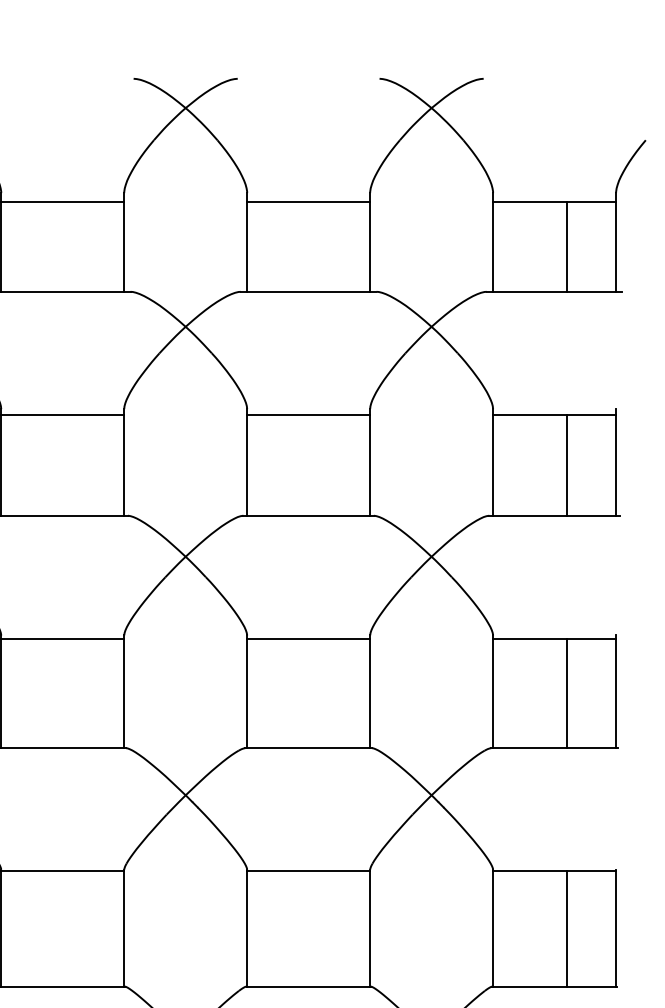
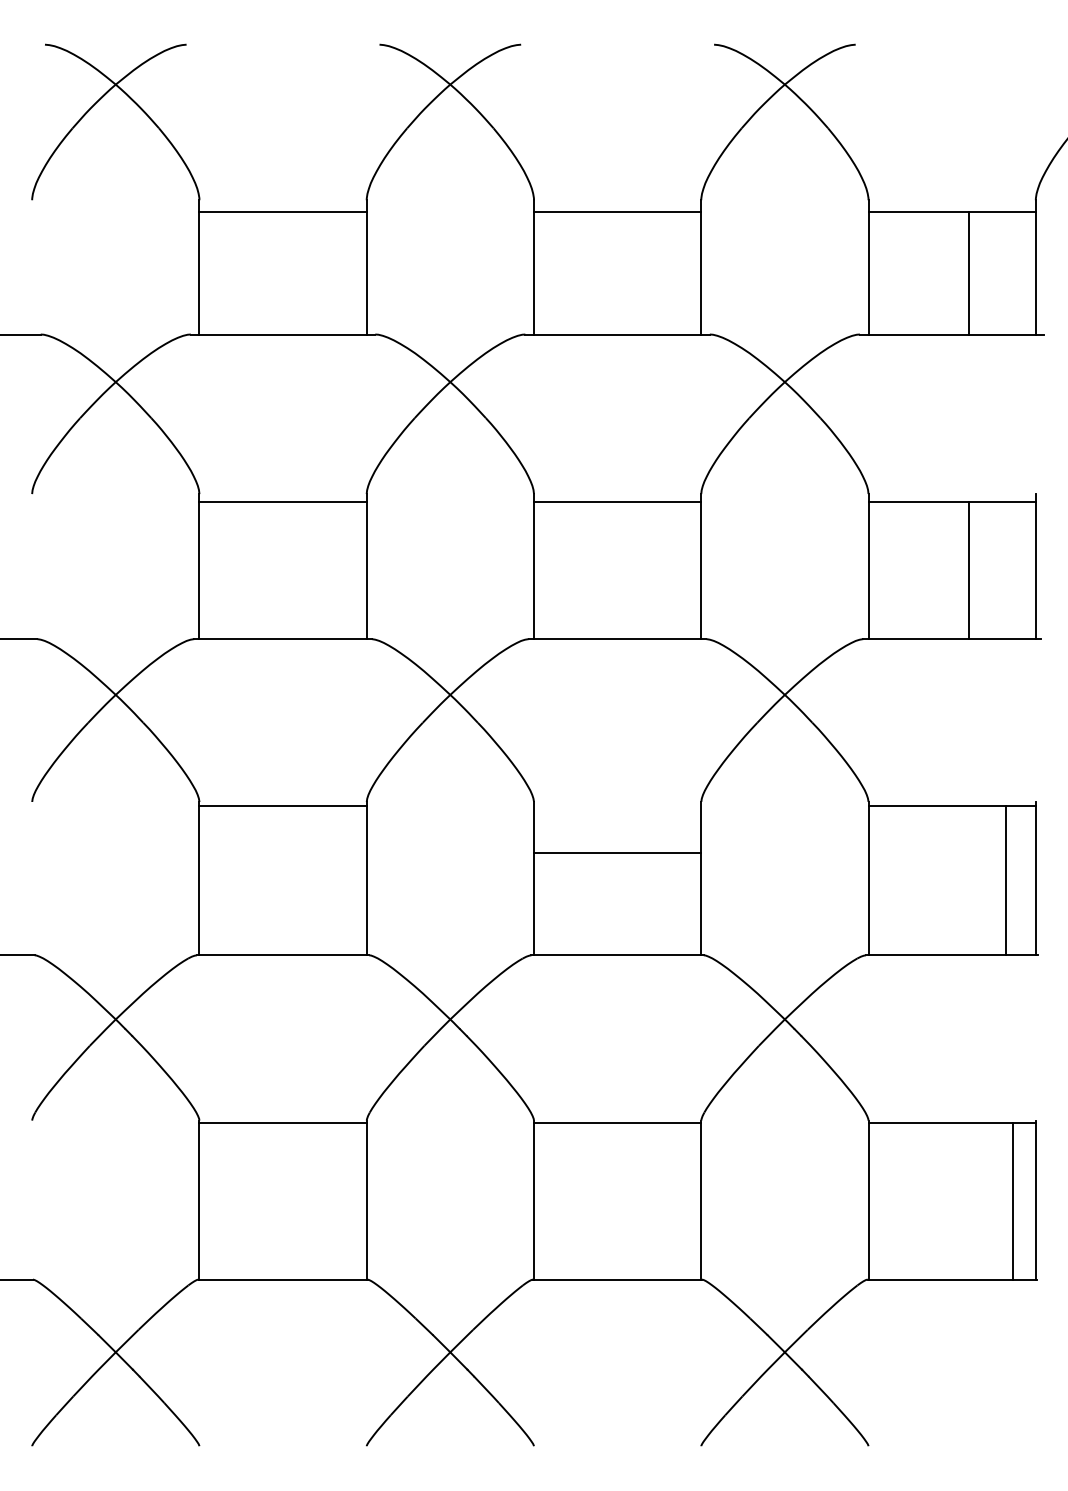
line: (308, 638) -> (617, 853), moved
line: (566, 693) -> (1005, 880), moved
line: (566, 928) -> (1012, 1200), moved

